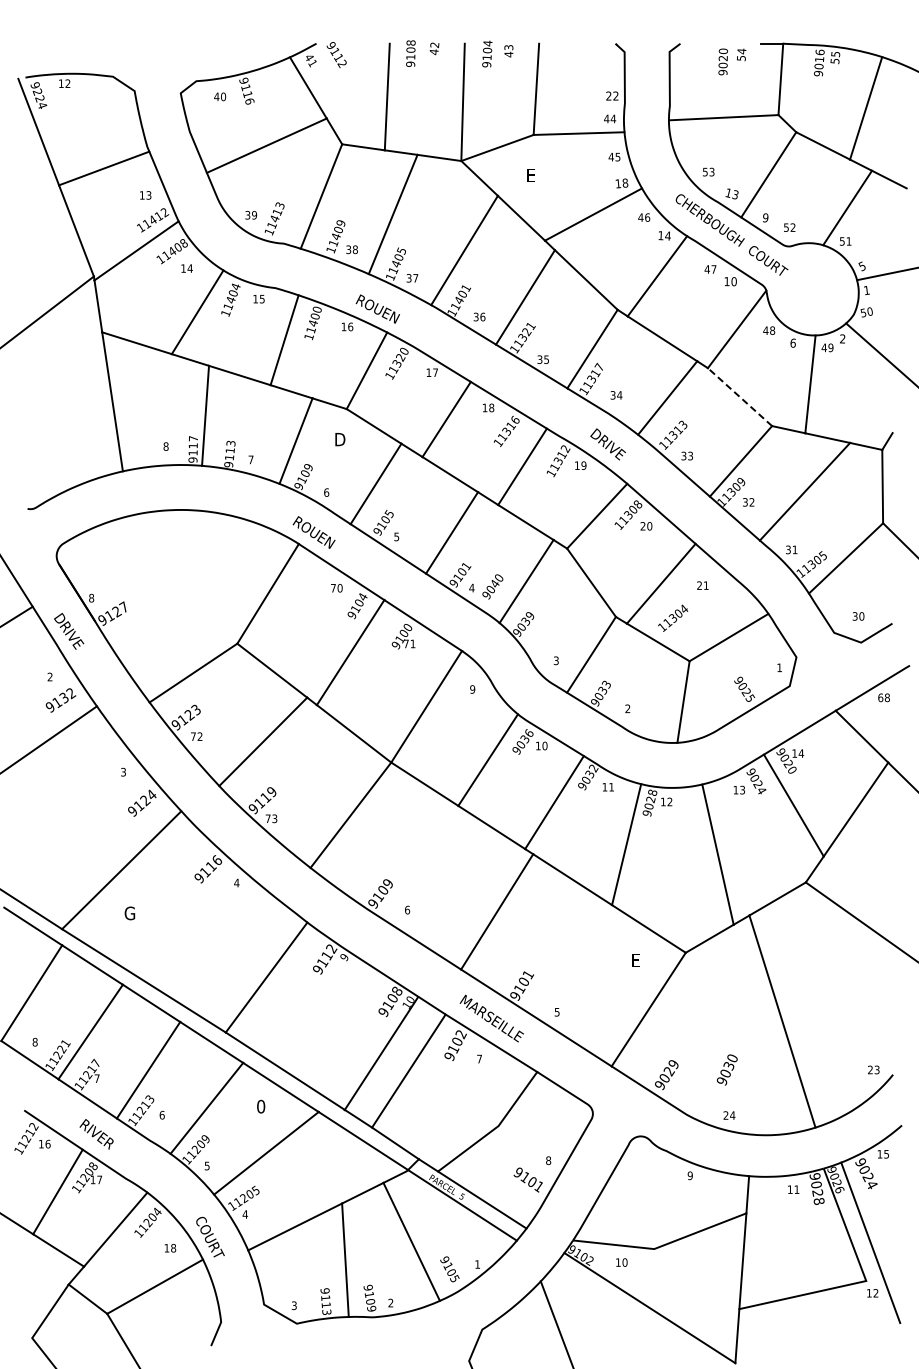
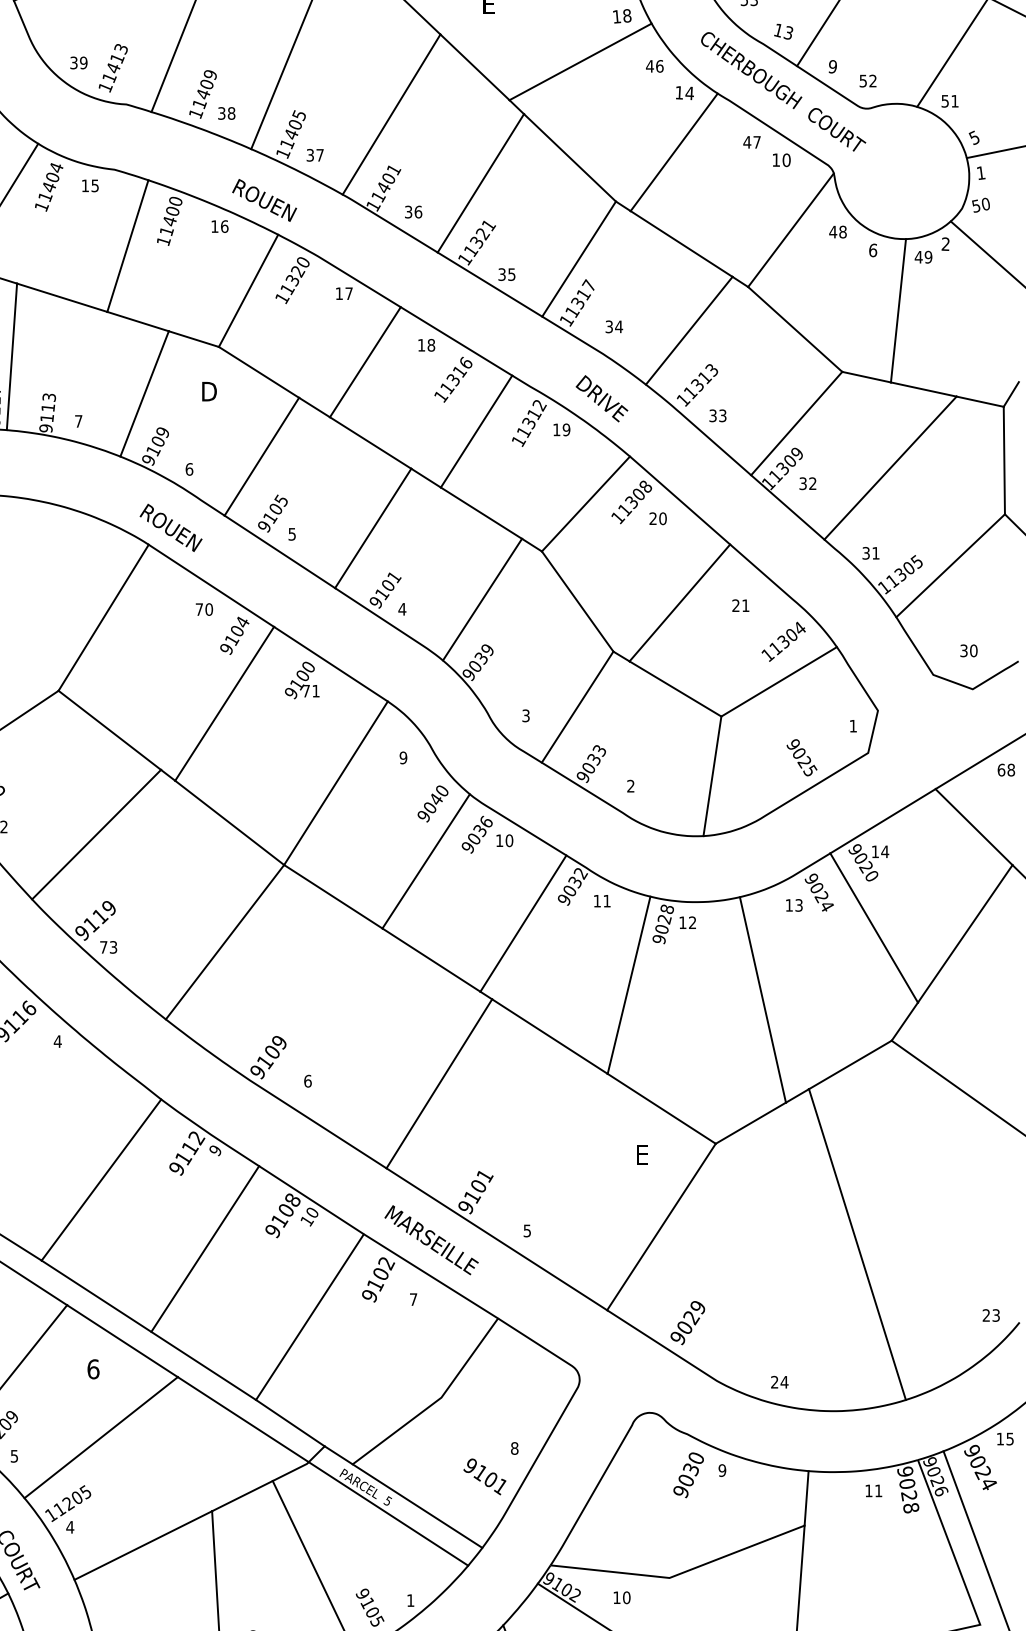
line: (739, 396) -> (794, 328), dashed -> solid
text: (492, 586) -> (432, 803), moved
text: (673, 617) -> (784, 640), moved
line: (381, 1053) -> (205, 1248), moved
text: (726, 1069) -> (687, 1474), moved
text: (261, 1106) -> (93, 1369), 0 -> 6

